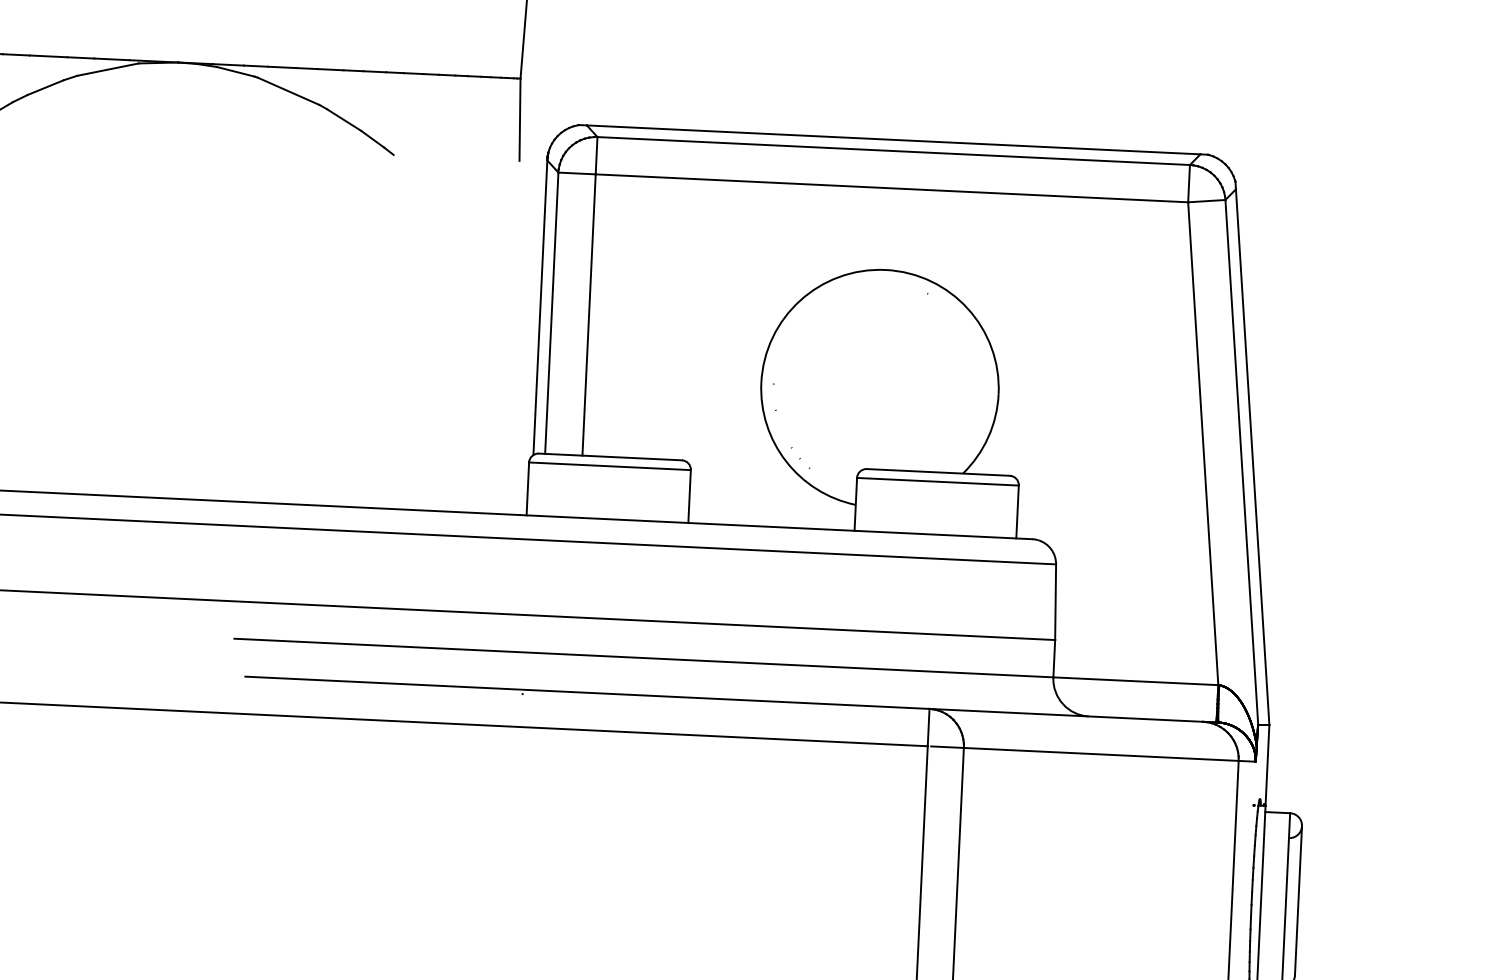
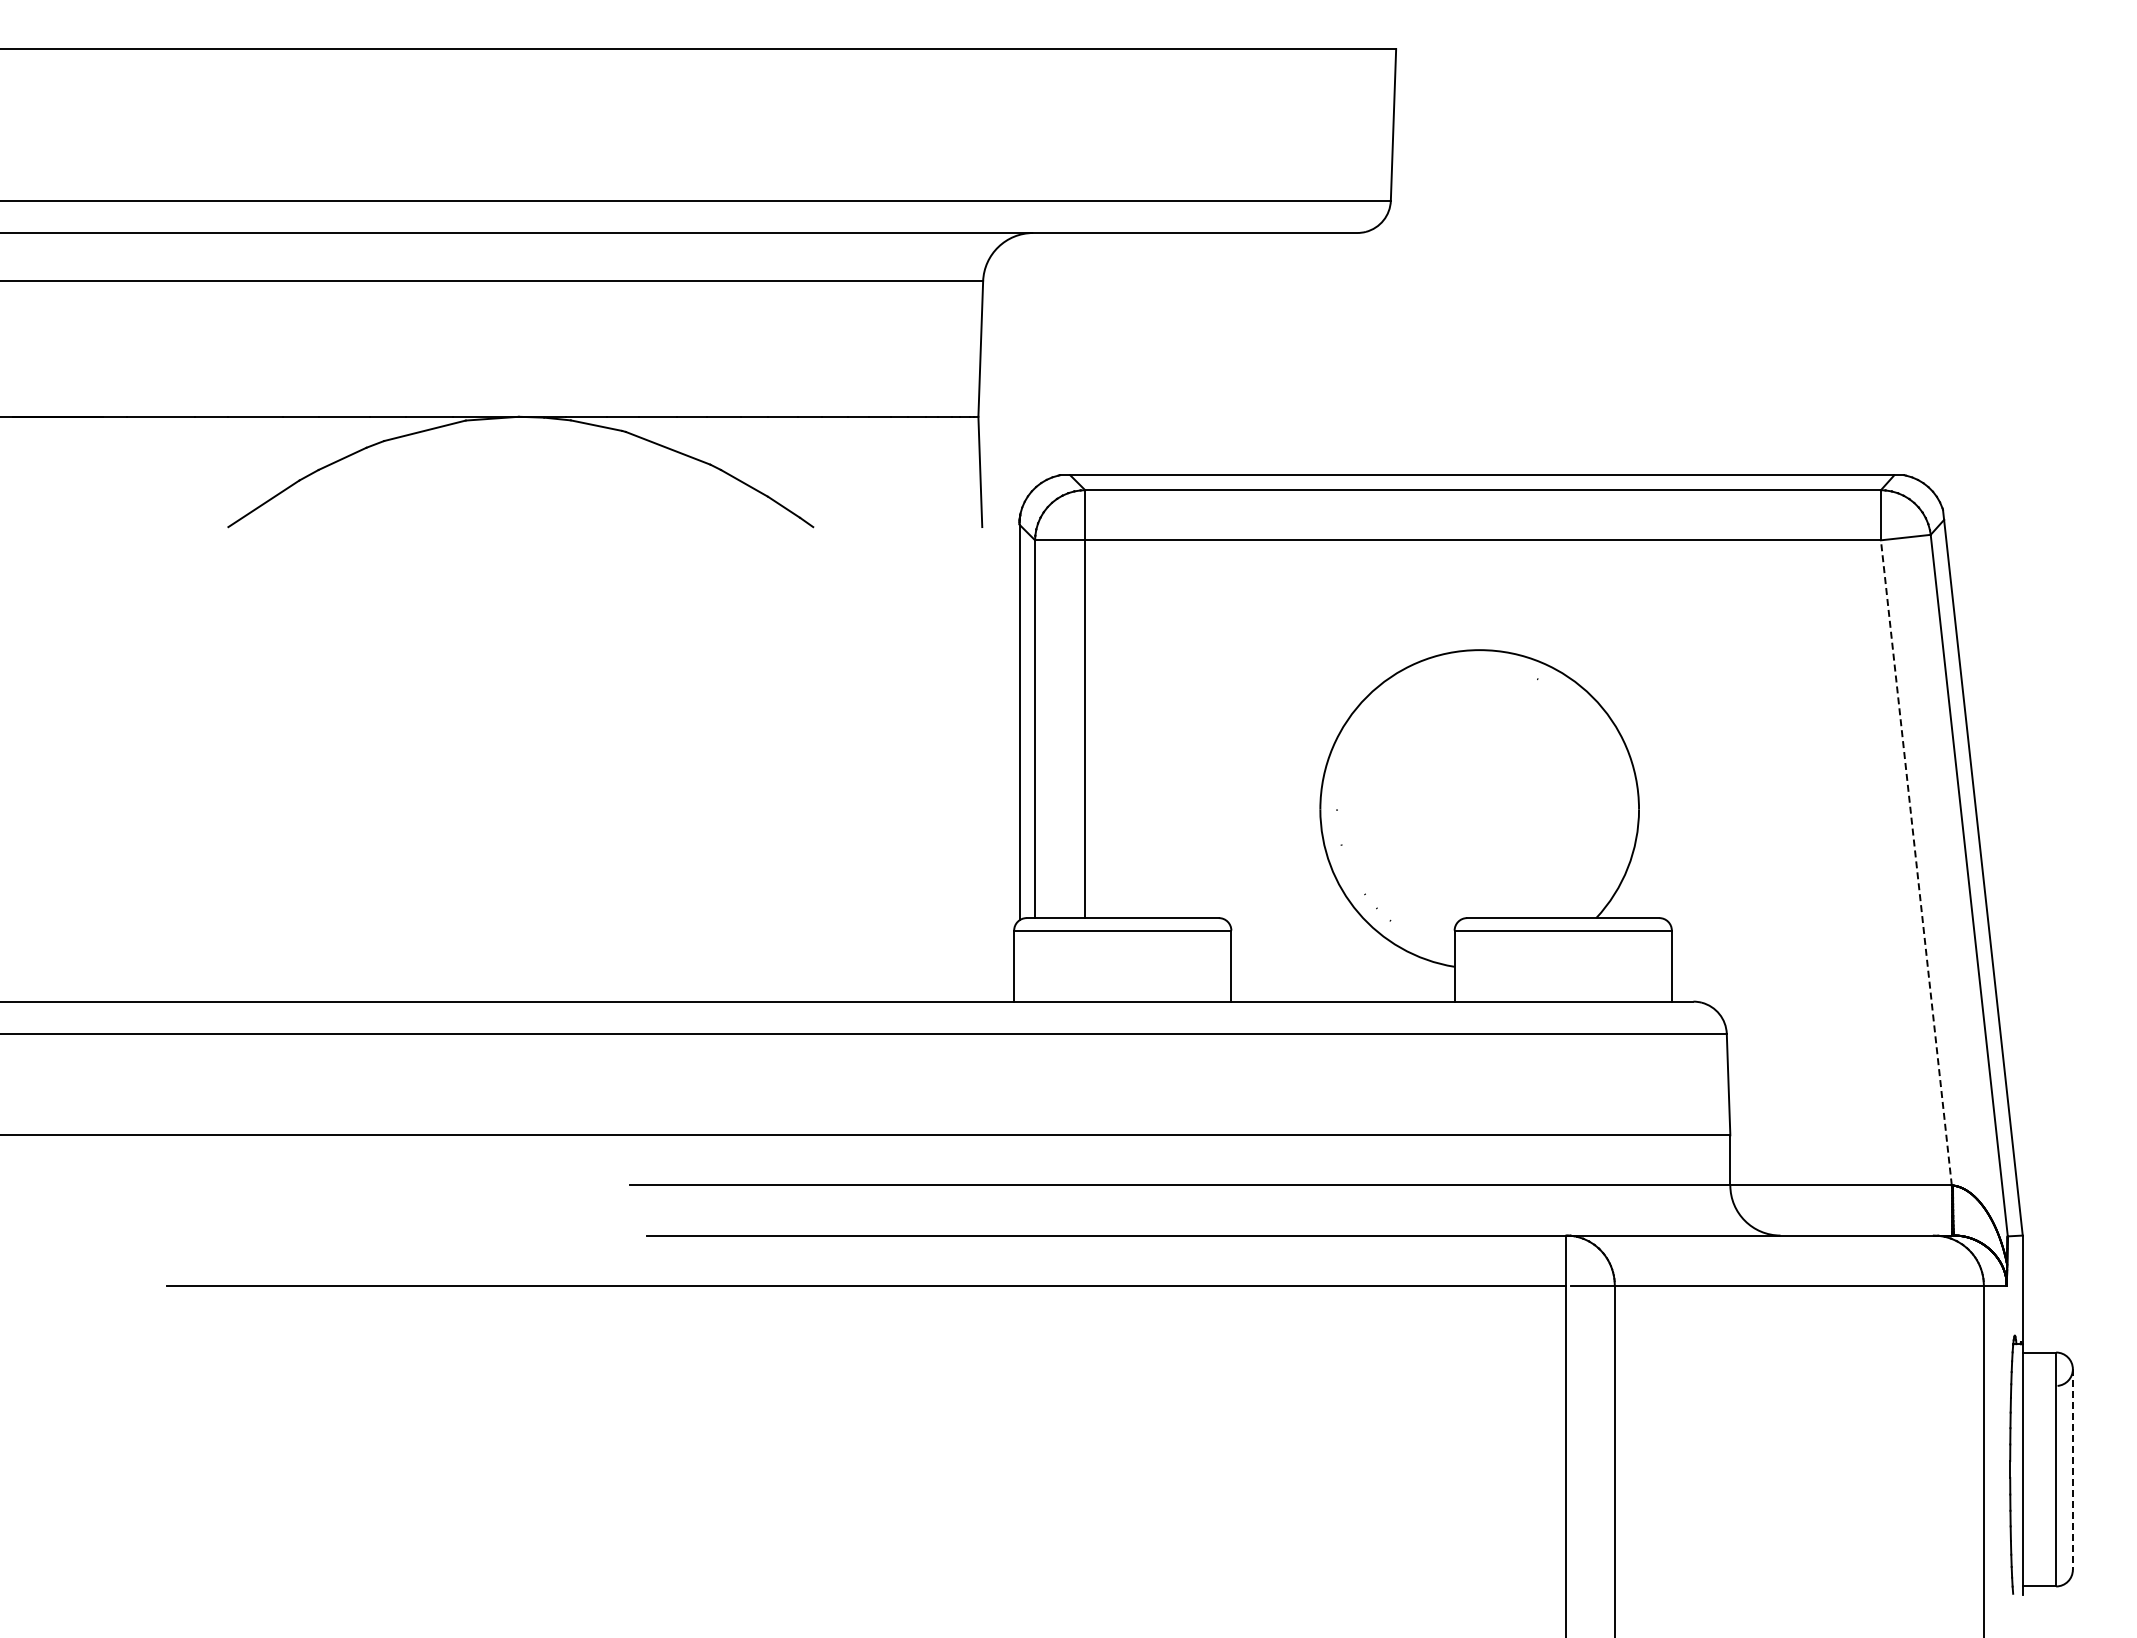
line: (1203, 443) -> (1916, 862), solid -> dashed
line: (1298, 901) -> (2072, 1470), solid -> dashed

